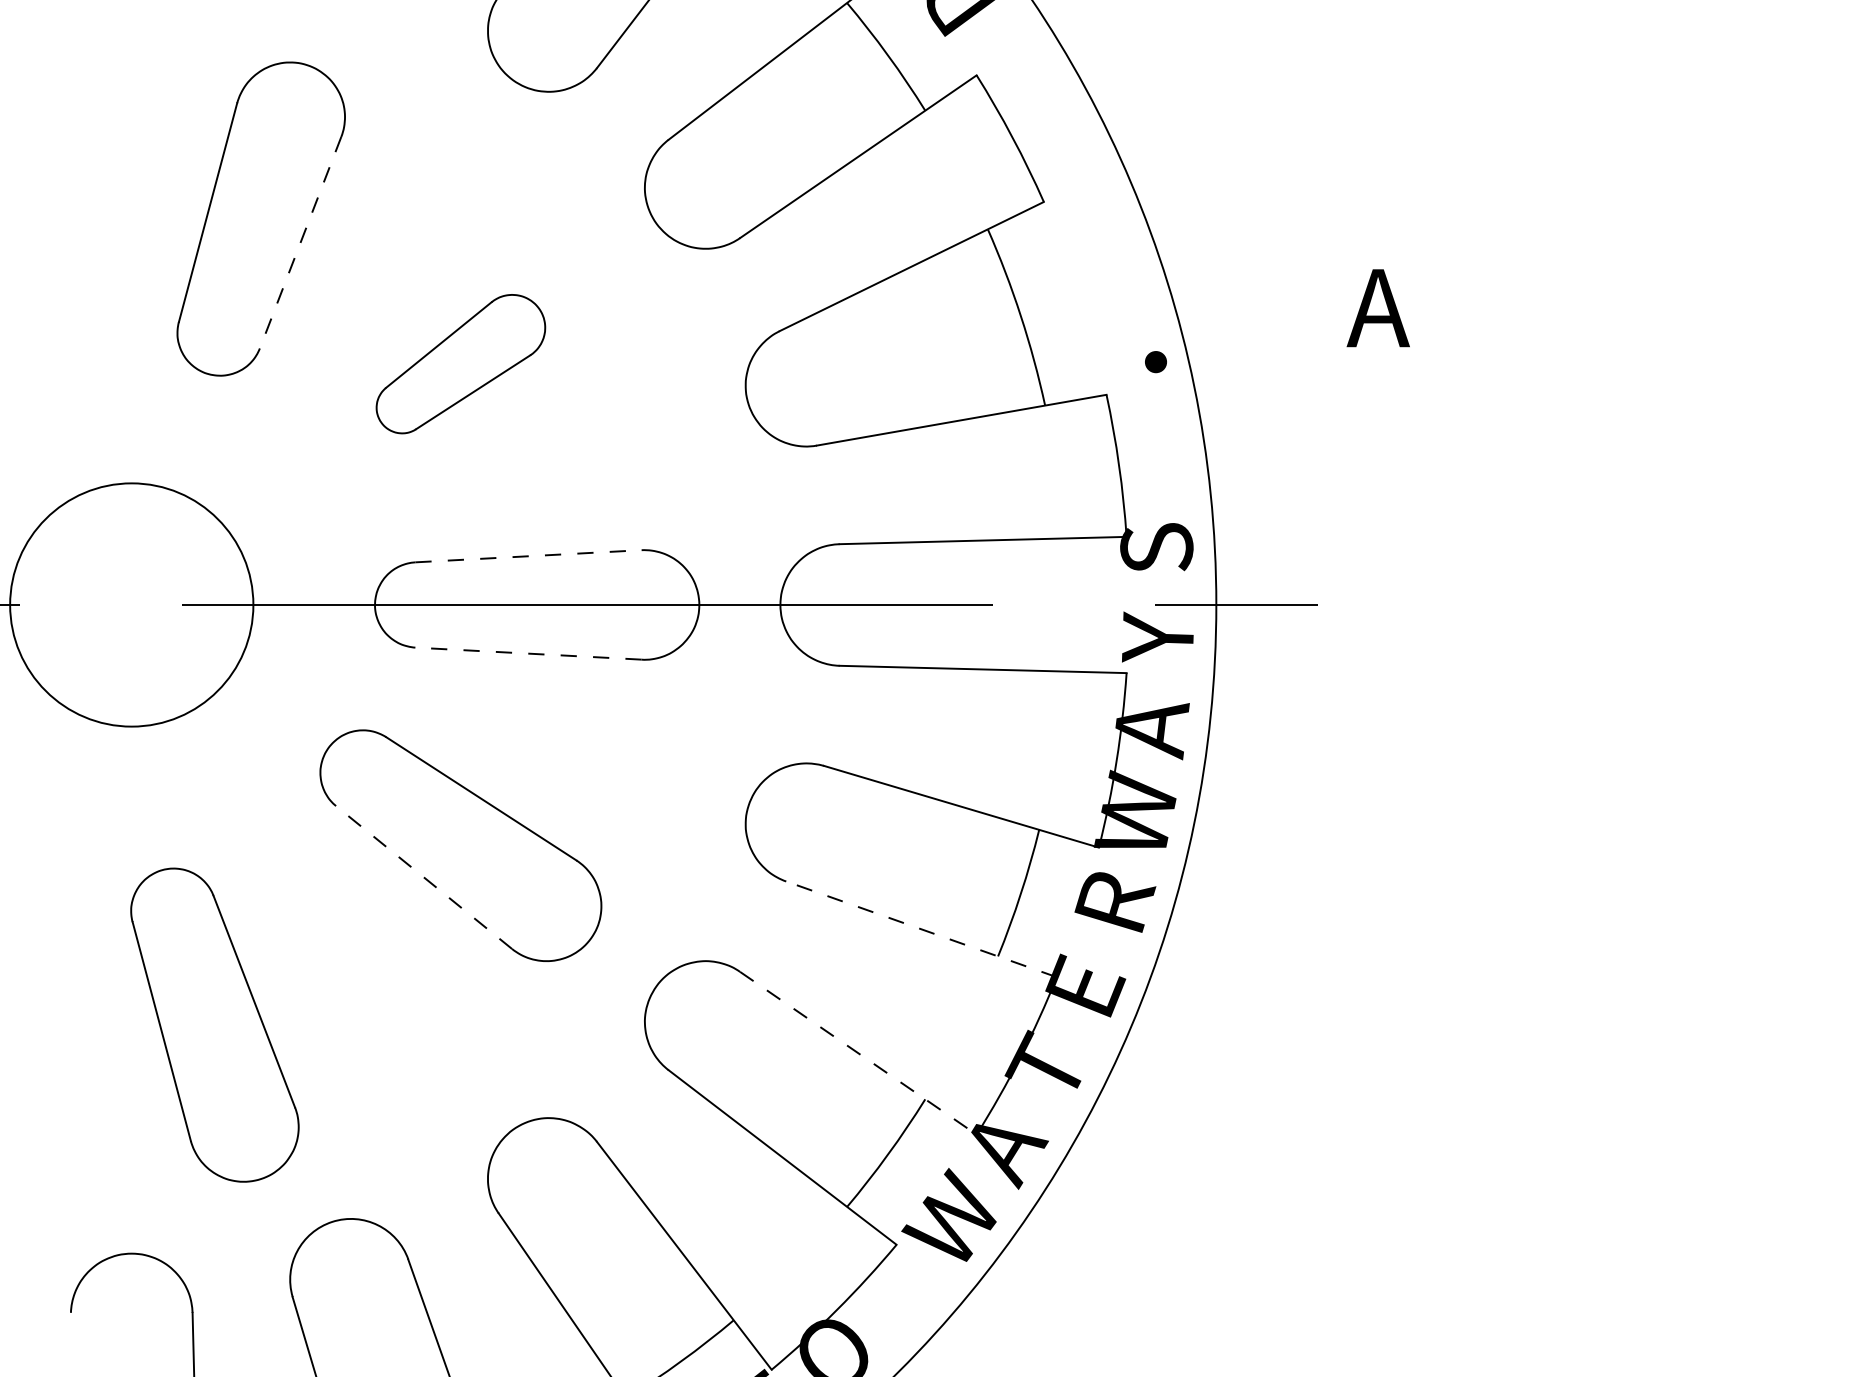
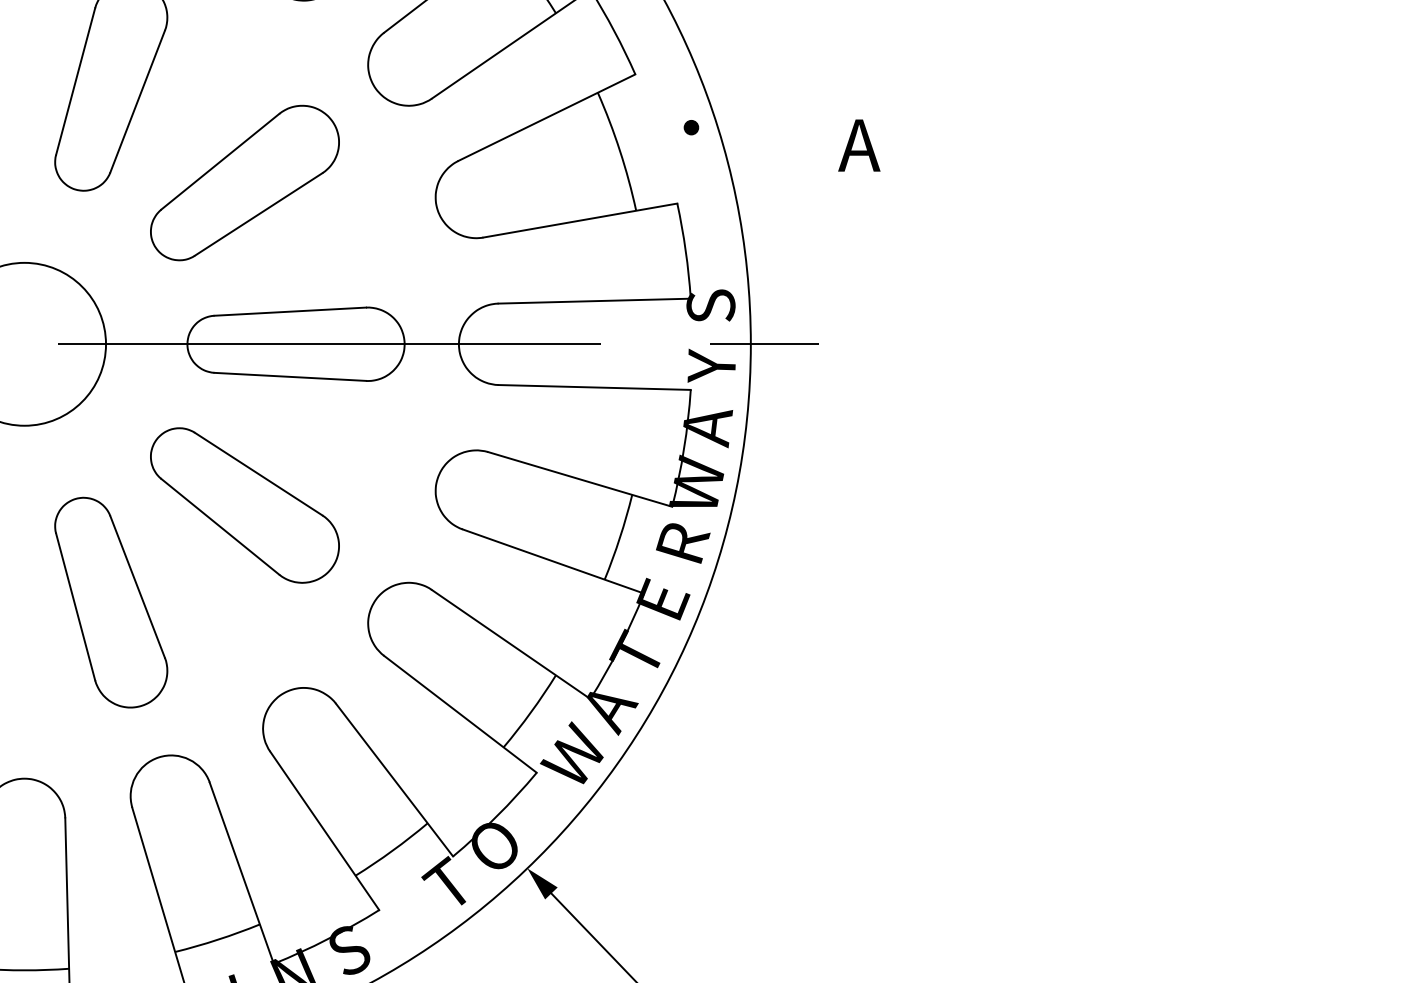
line: (300, 242) -> (137, 101), dashed -> solid
part: (1156, 361) -> (691, 127), moved
part: (460, 363) -> (244, 182), size x1.67
line: (528, 555) -> (290, 311), dashed -> solid
line: (528, 653) -> (290, 376), dashed -> solid
line: (424, 877) -> (220, 526), dashed -> solid
line: (920, 929) -> (552, 561), dashed -> solid
part: (215, 1024) -> (111, 602), moved
line: (858, 1053) -> (511, 644), dashed -> solid

